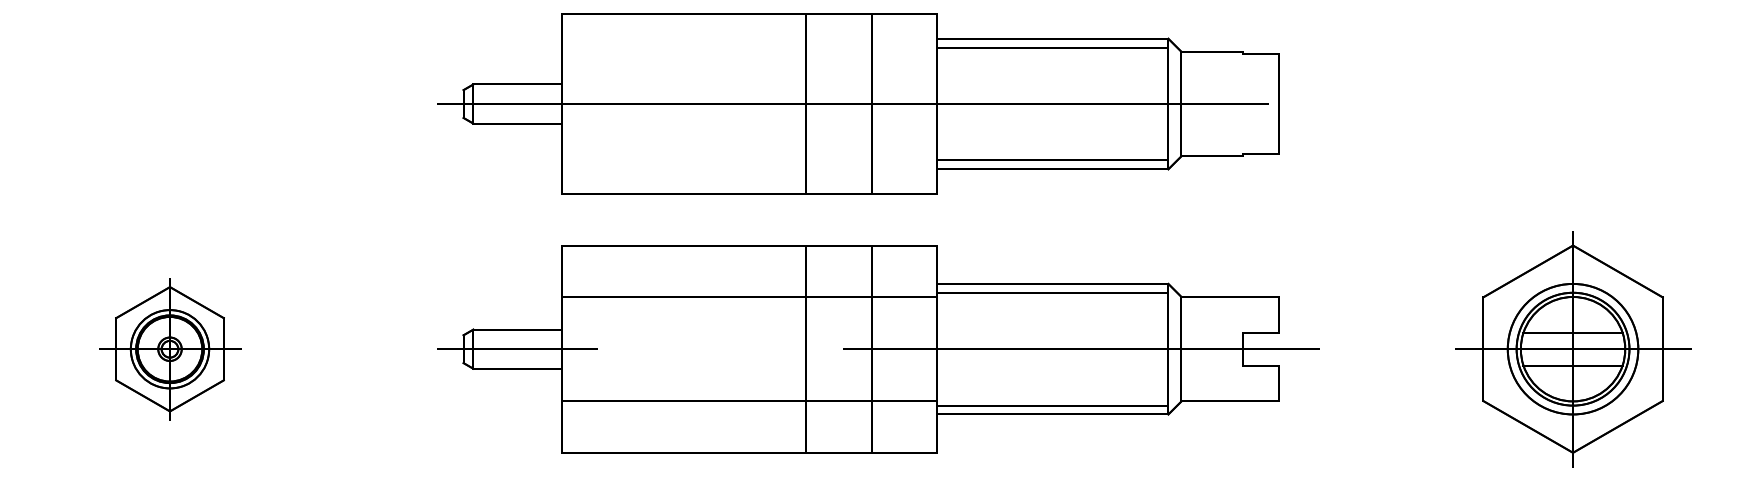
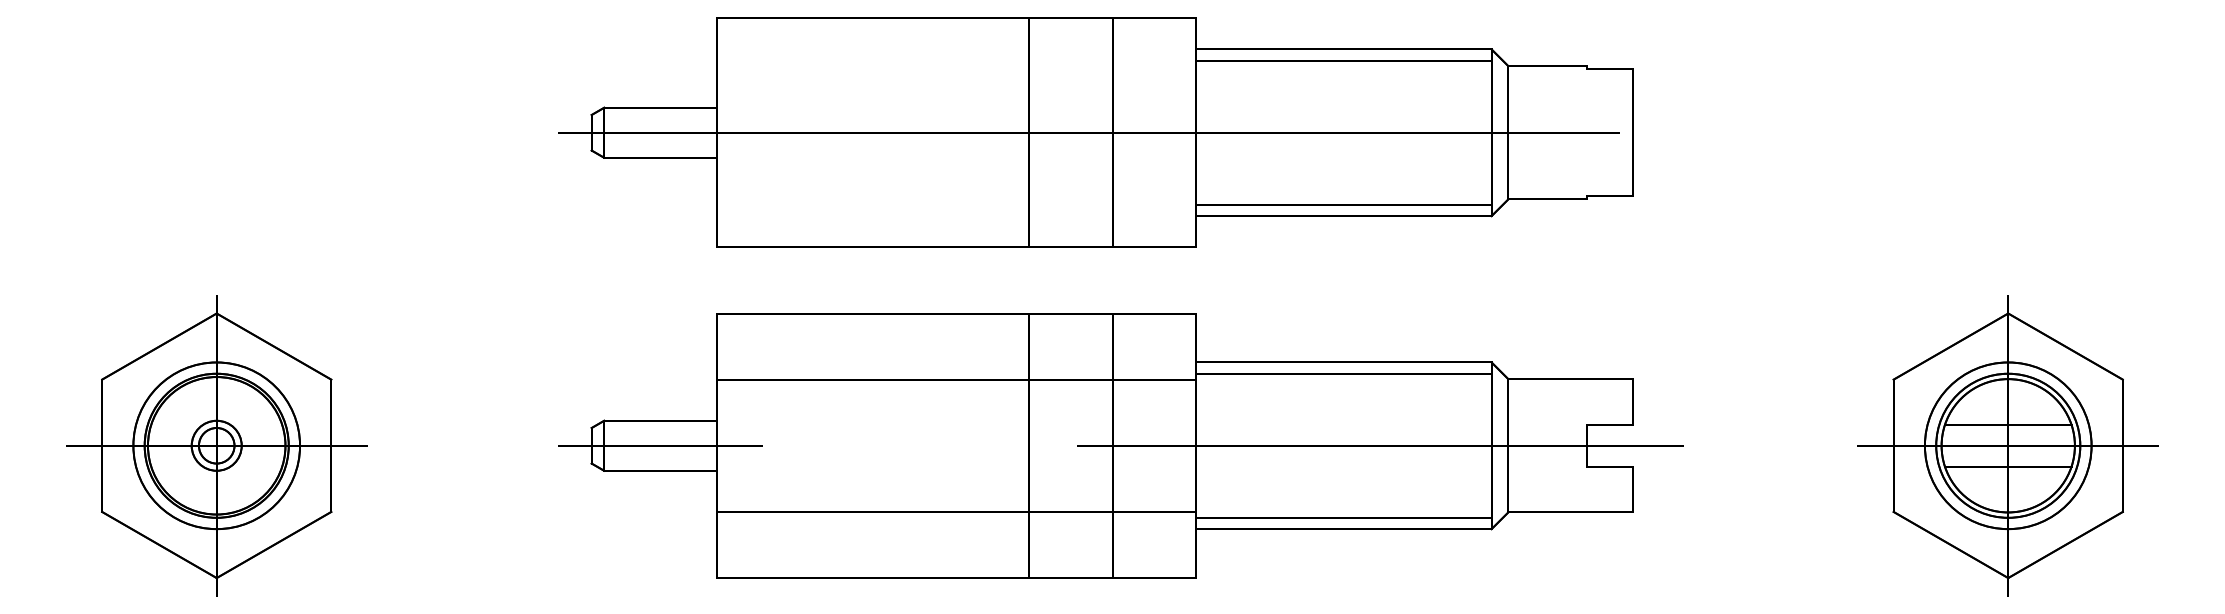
part: (169, 348) -> (216, 445), size x1.67

